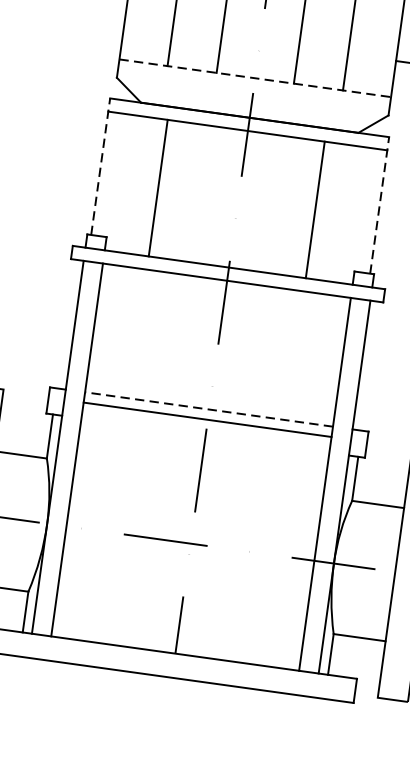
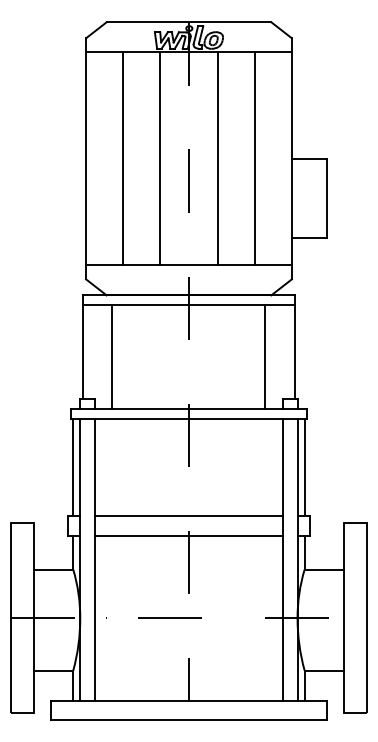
line: (255, 78) -> (189, 265), dashed -> solid
line: (101, 167) -> (83, 347), dashed -> solid
line: (158, 187) -> (112, 356), moved
line: (379, 205) -> (294, 347), dashed -> solid
line: (315, 209) -> (265, 356), moved
line: (65, 323) -> (73, 467), added
line: (370, 366) -> (304, 467), added
line: (208, 409) -> (188, 516), dashed -> solid
line: (207, 420) -> (188, 536), moved

